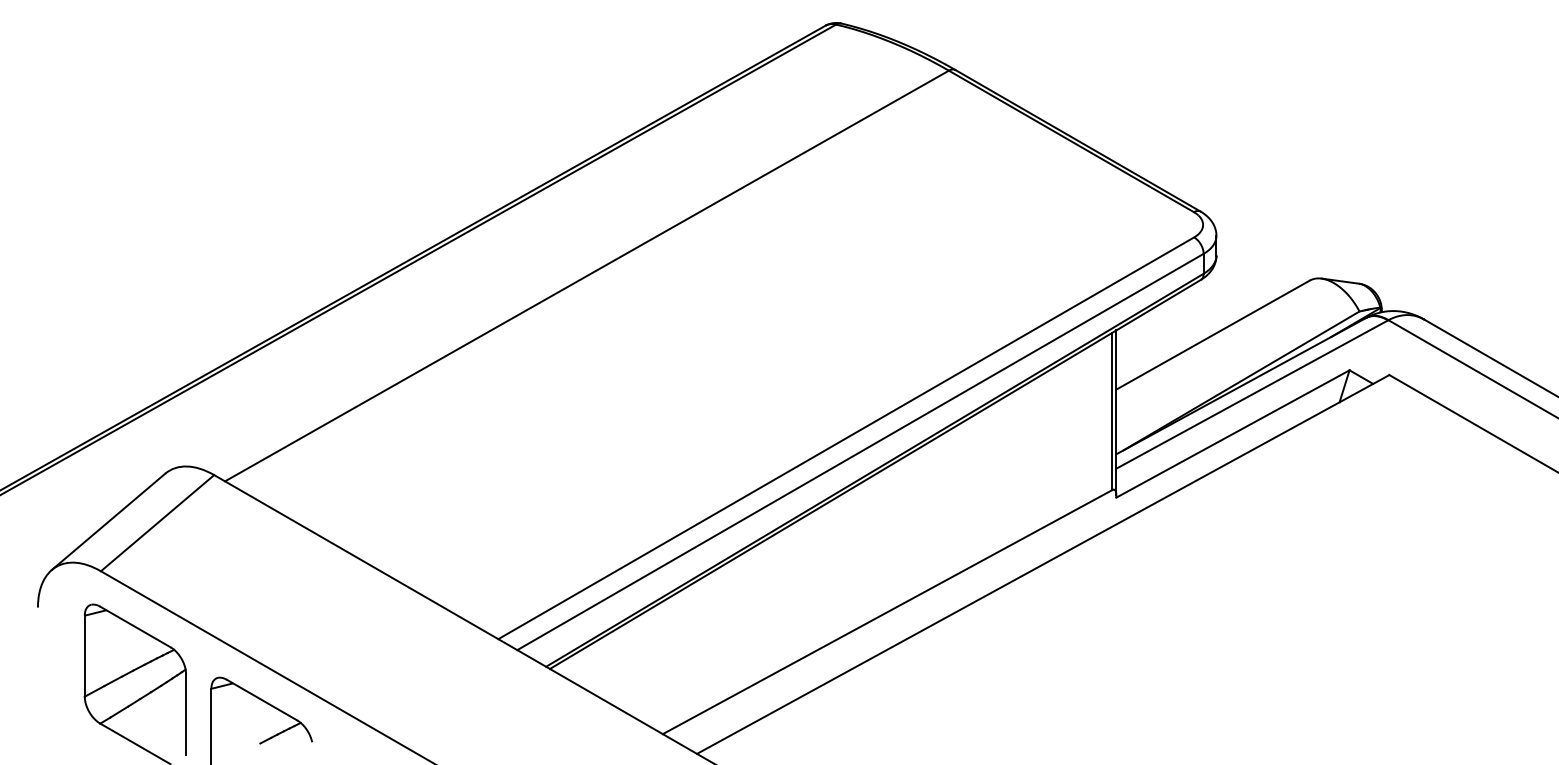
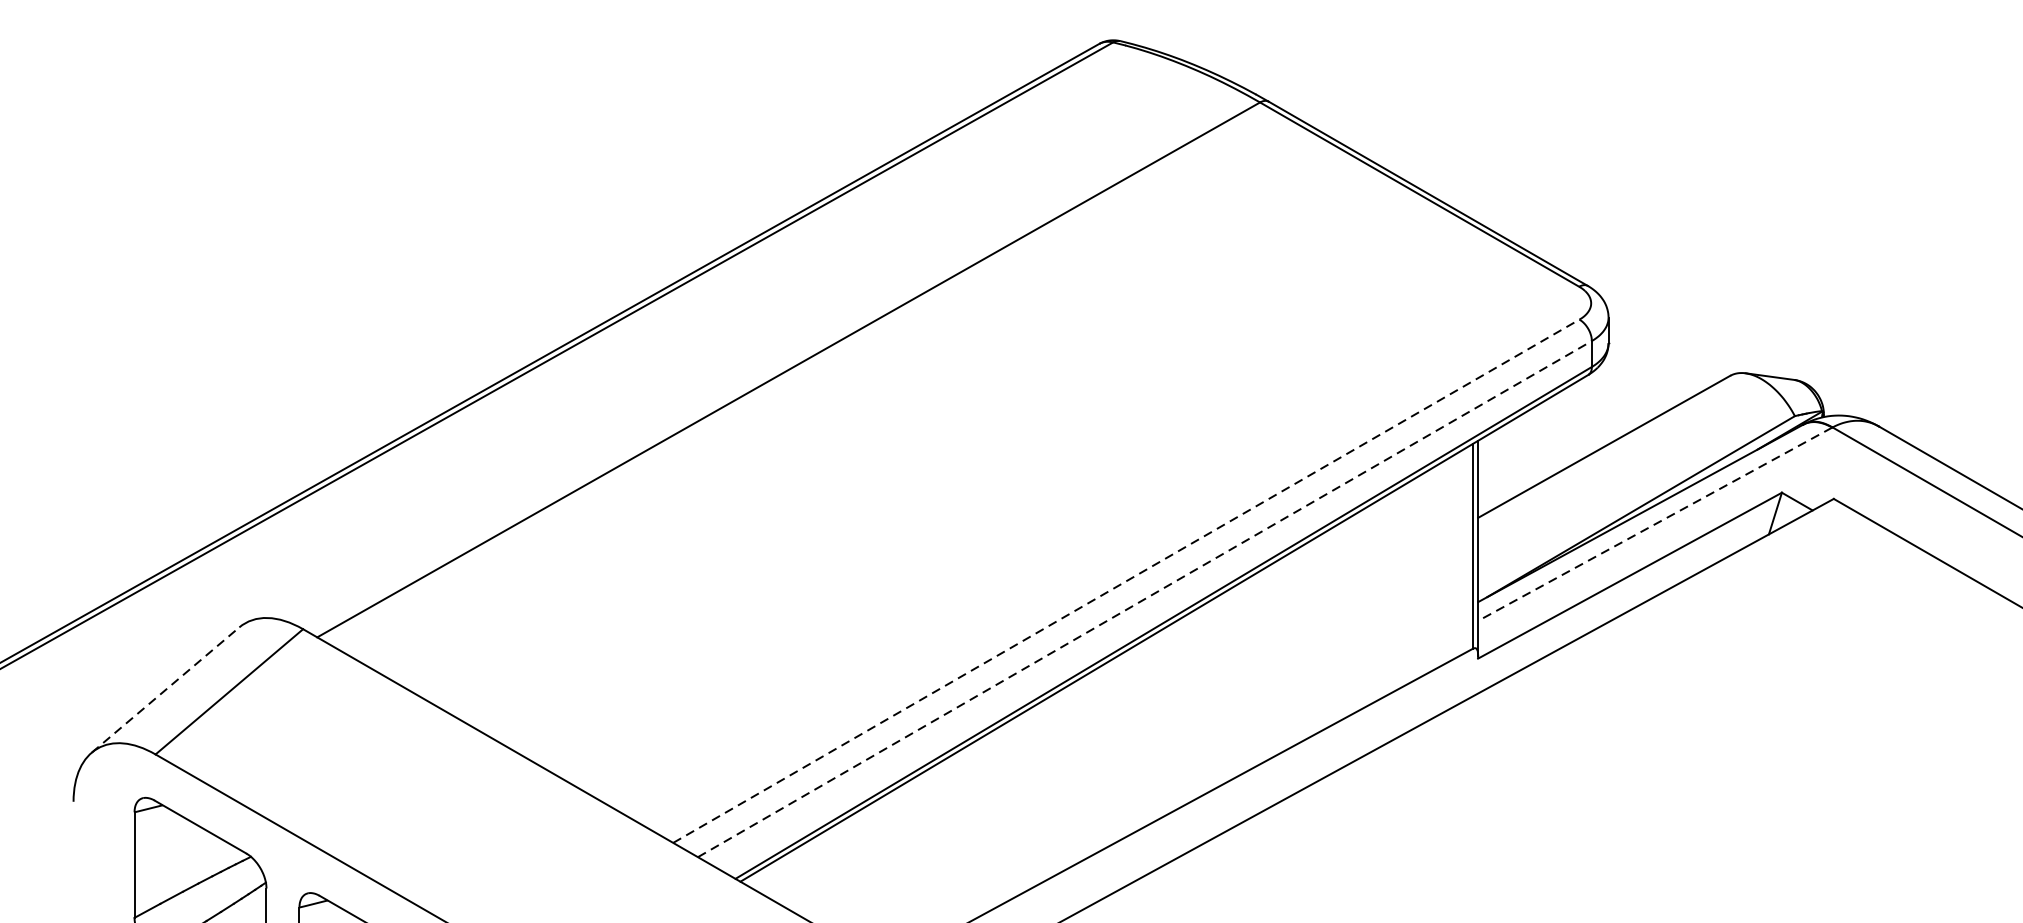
line: (1252, 394) -> (1655, 524), solid -> dashed
line: (846, 438) -> (1126, 581), solid -> dashed
line: (860, 451) -> (1144, 598), solid -> dashed
line: (109, 521) -> (166, 689), solid -> dashed

